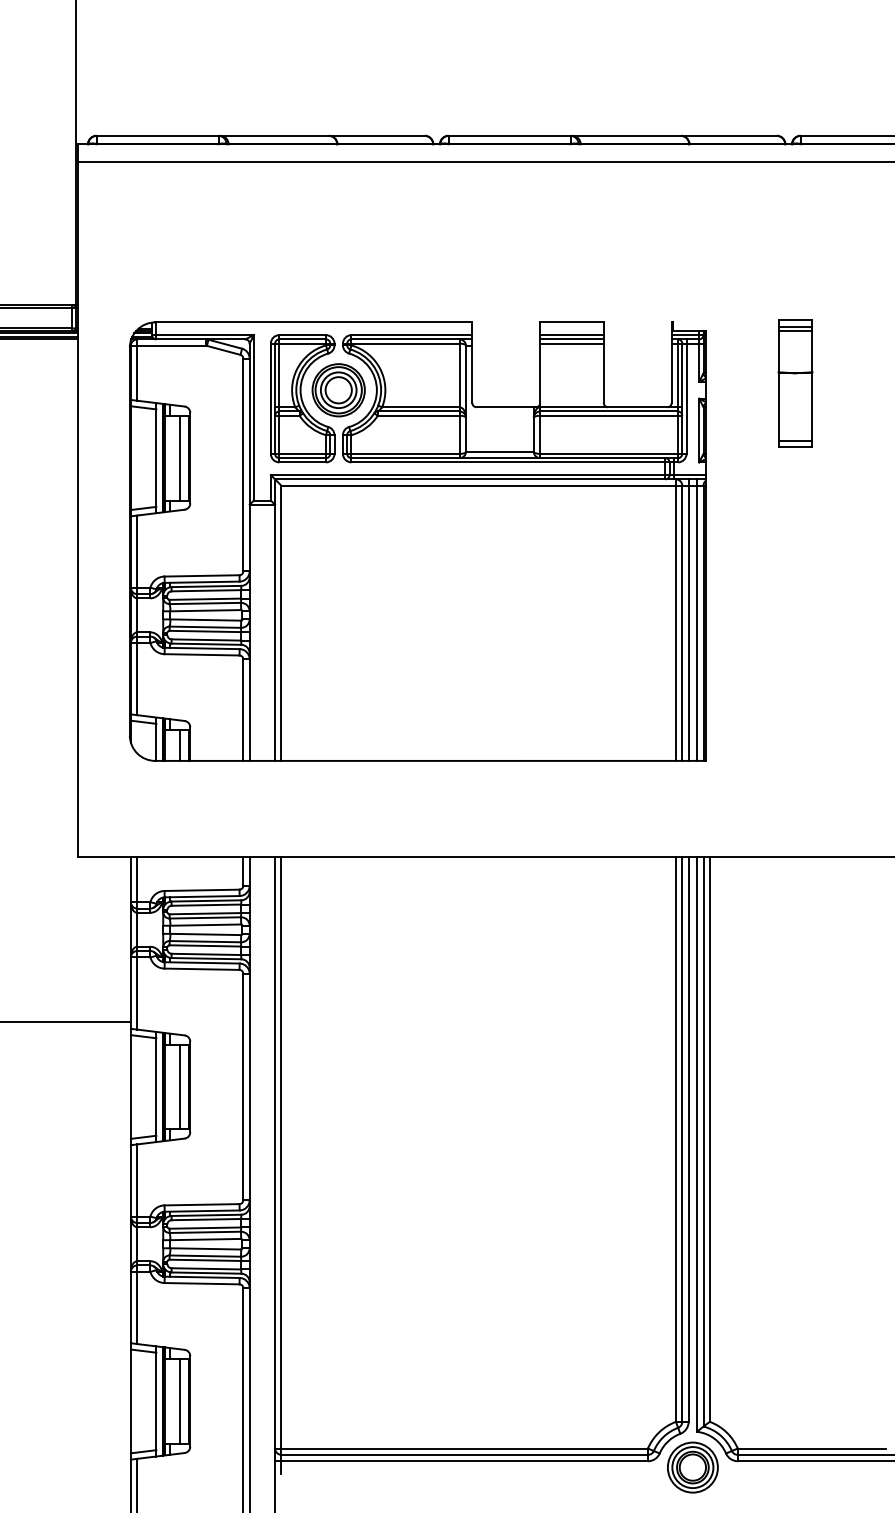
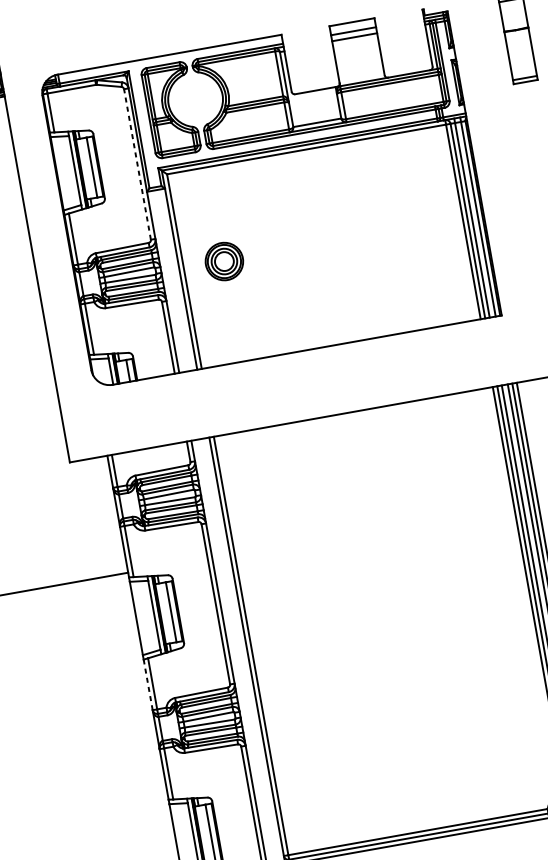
line: (571, 339) -> (353, 34), removed
part: (338, 390) -> (224, 261), moved
line: (243, 464) -> (137, 164), solid -> dashed
line: (130, 1180) -> (147, 684), solid -> dashed

